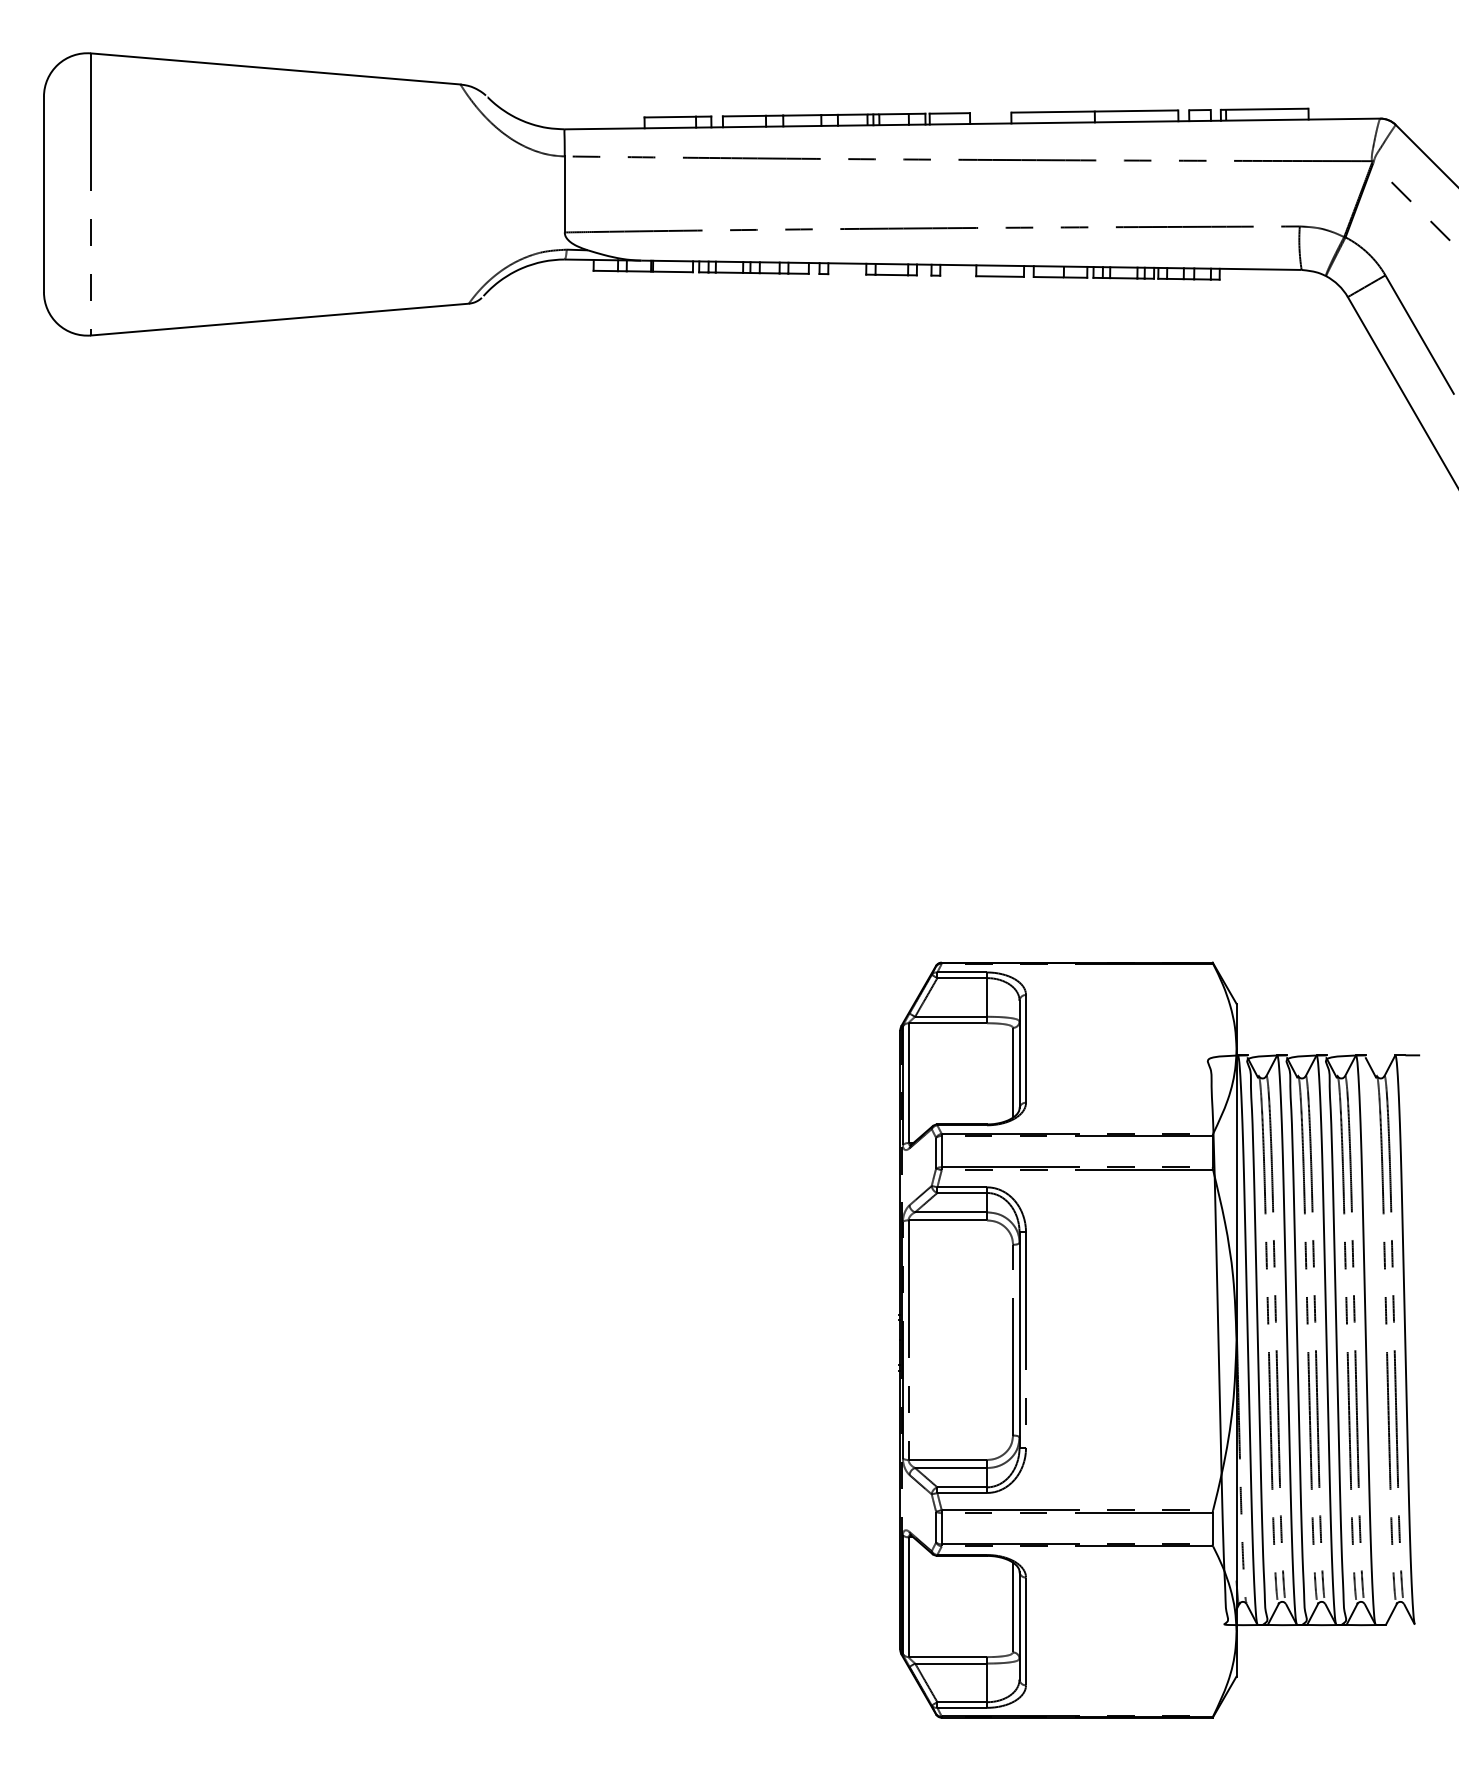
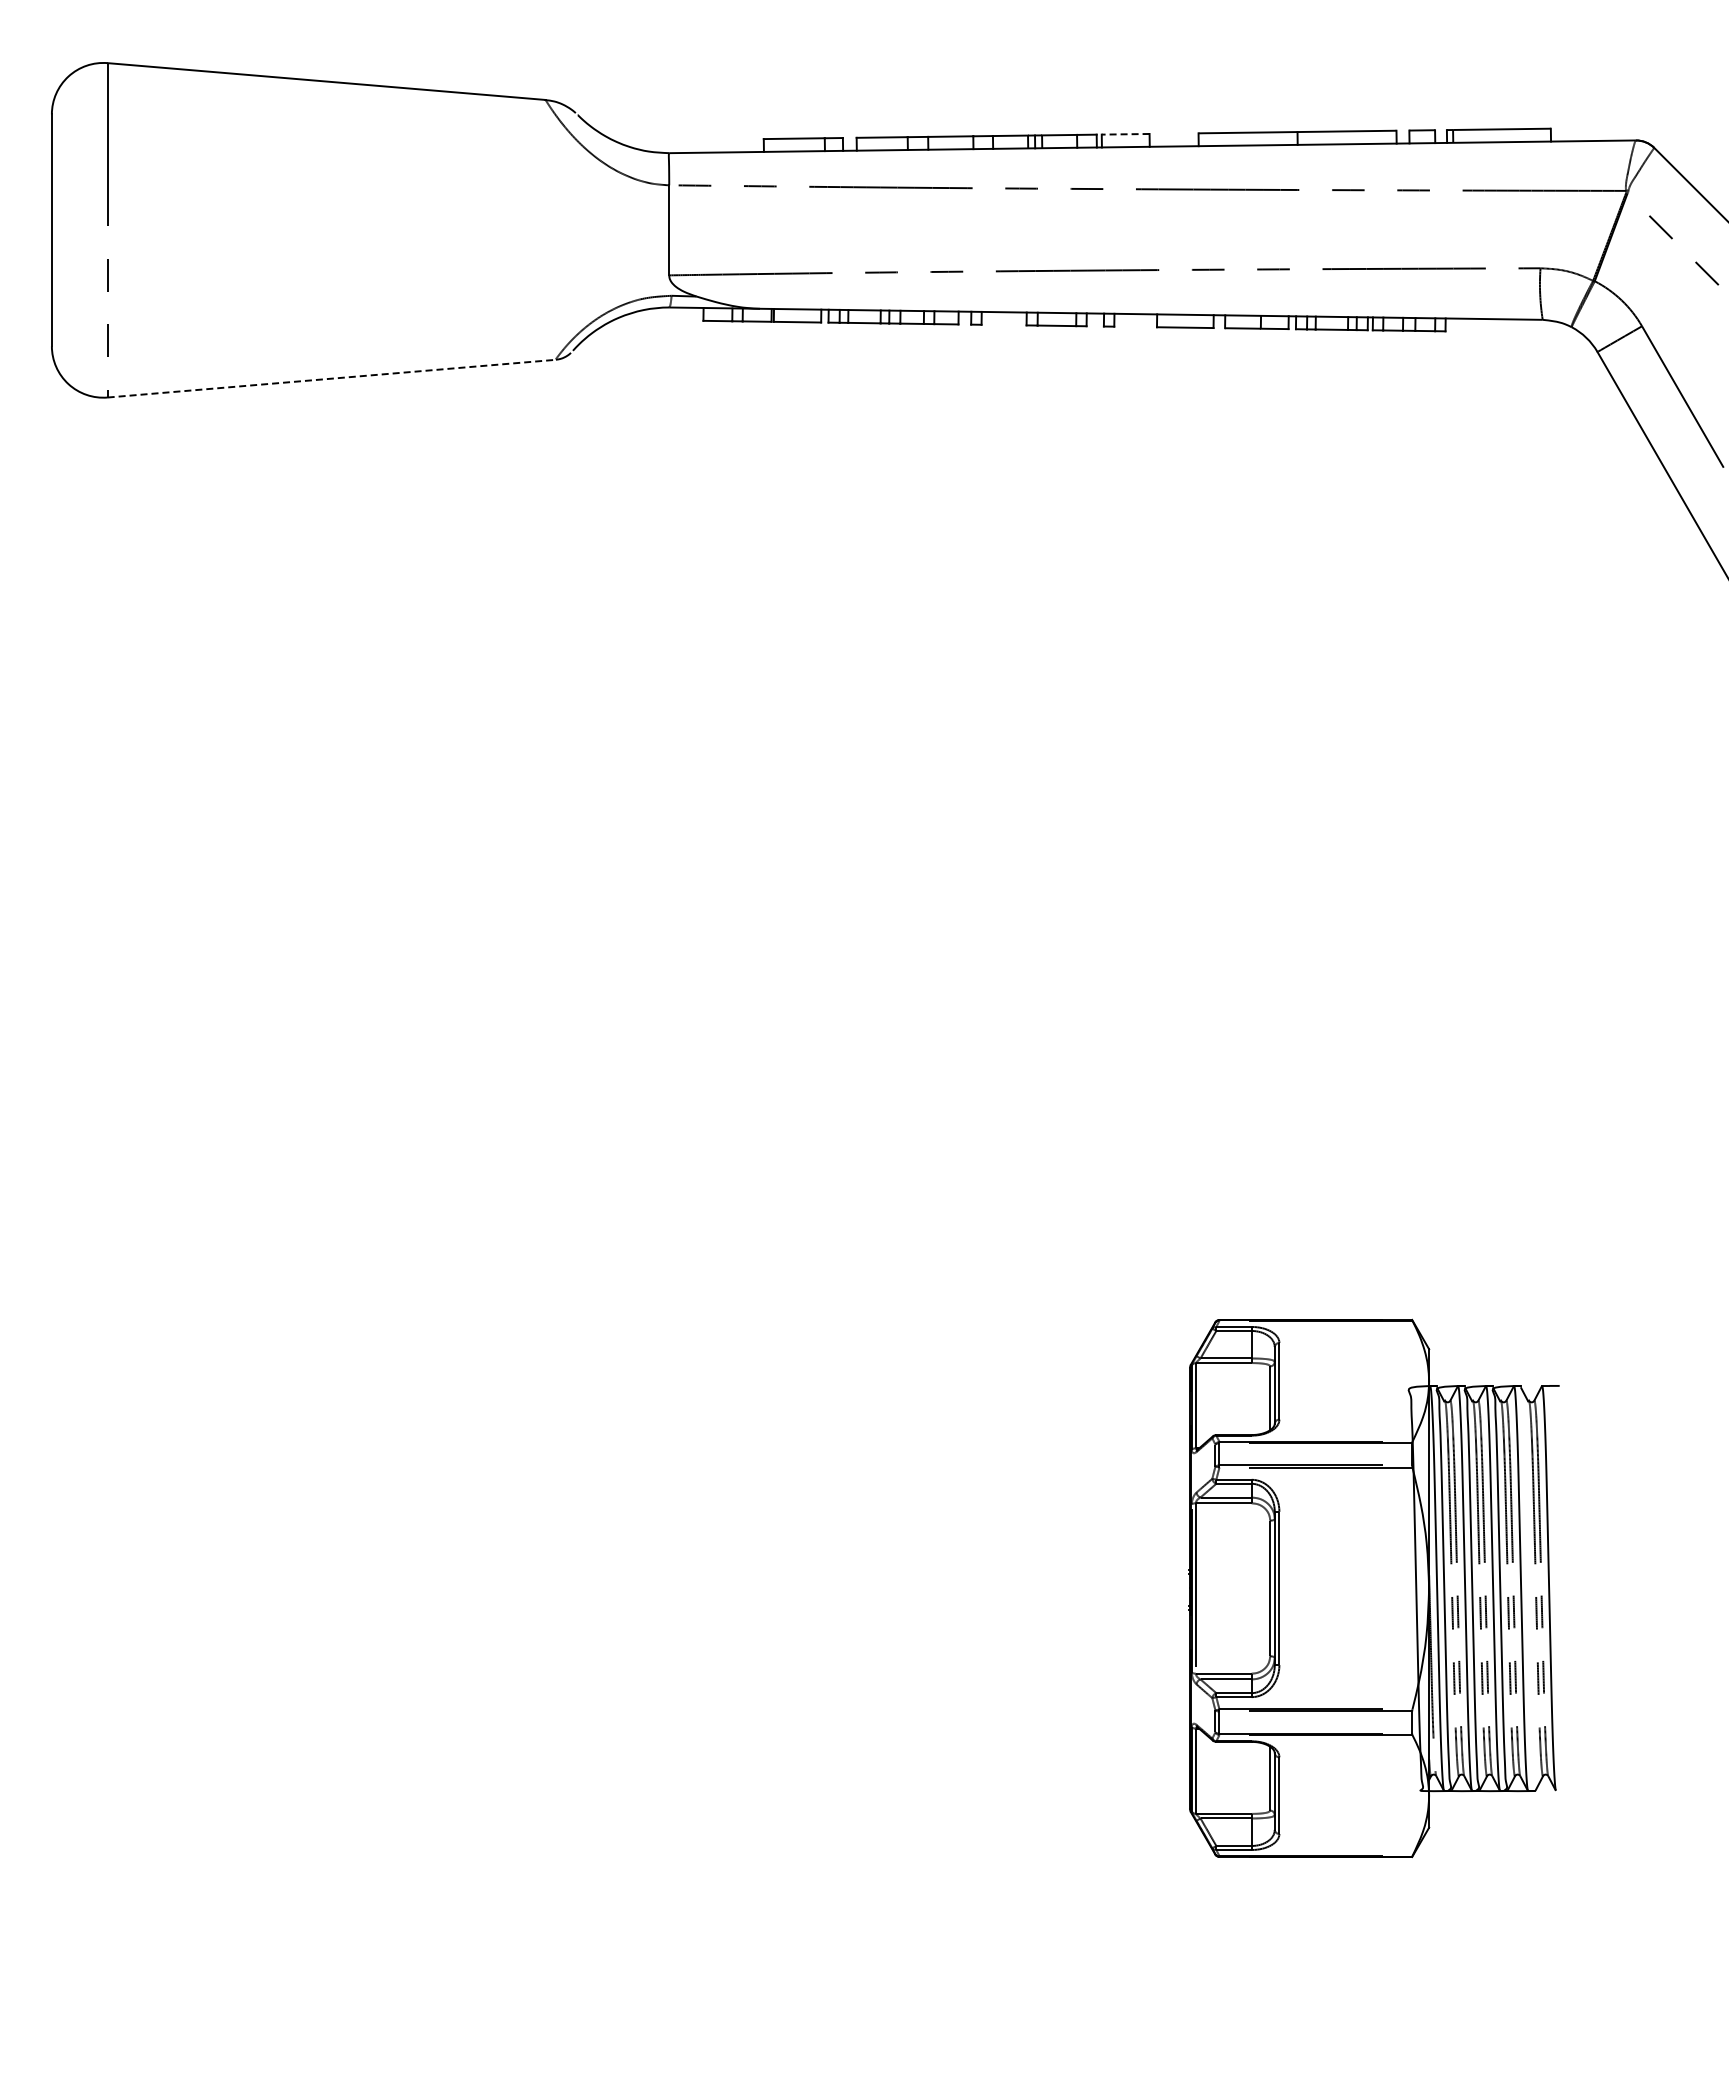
line: (949, 113) -> (1125, 134), solid -> dashed
line: (279, 319) -> (331, 378), solid -> dashed
part: (1159, 1340) -> (1374, 1588), size x0.6

